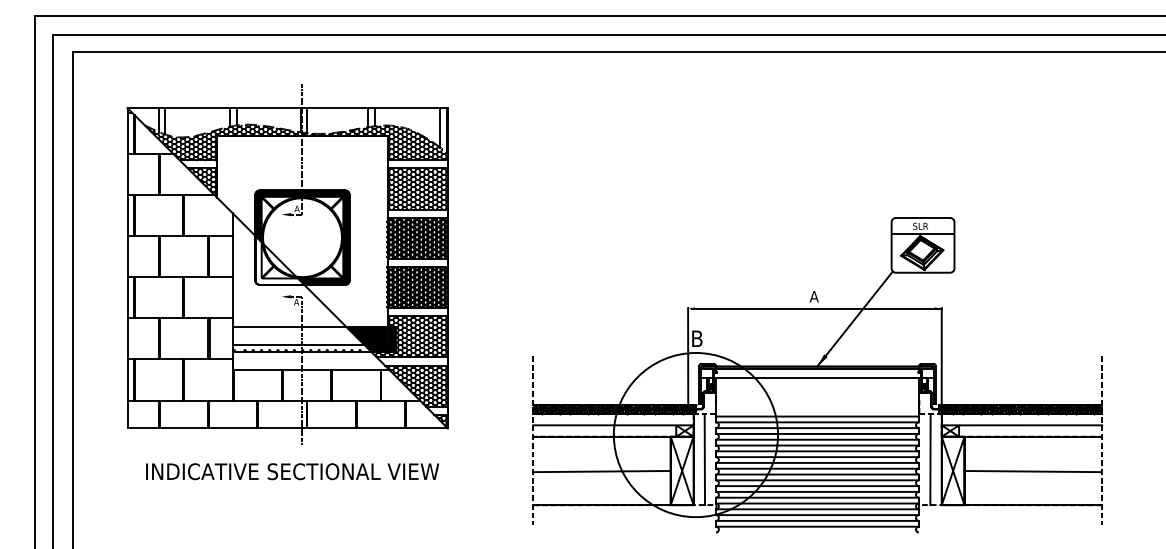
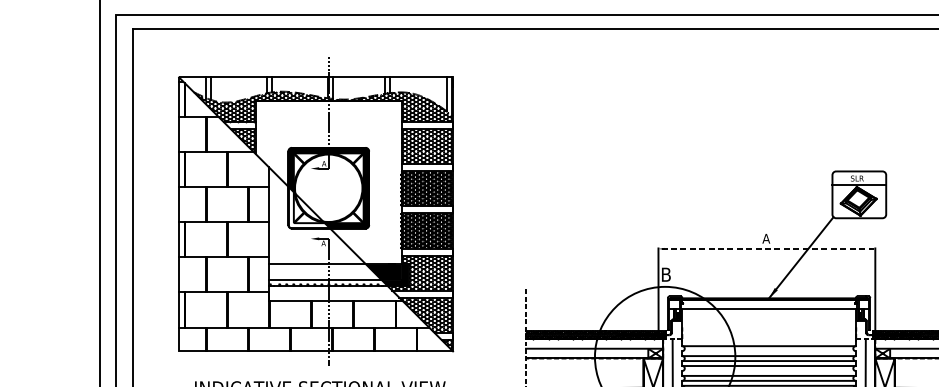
line: (816, 308) -> (768, 248), solid -> dashed
line: (816, 416) -> (768, 341), removed
line: (816, 428) -> (768, 351), removed
line: (816, 451) -> (768, 371), removed

